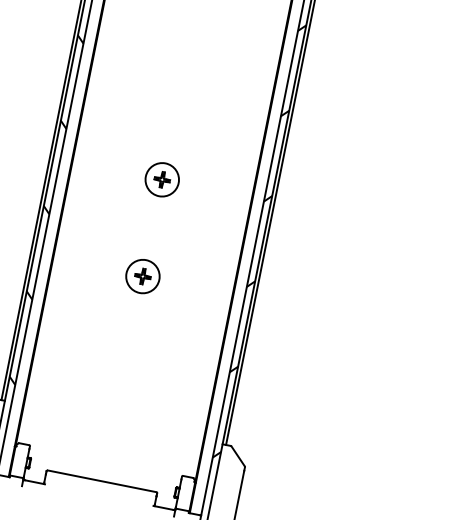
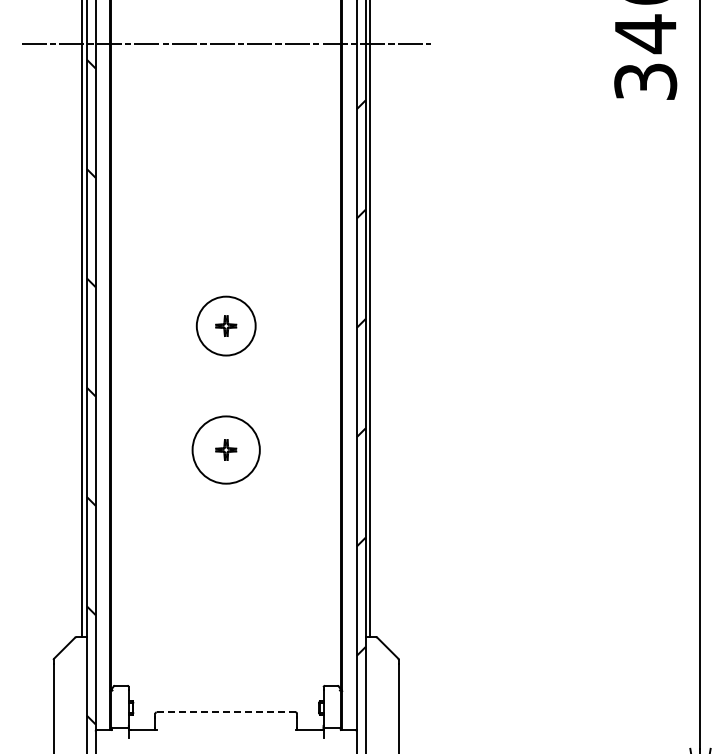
circle: (162, 180) -> (226, 326), size x1.4
circle: (143, 276) -> (226, 450), size x1.6
line: (101, 481) -> (225, 712), solid -> dashed

